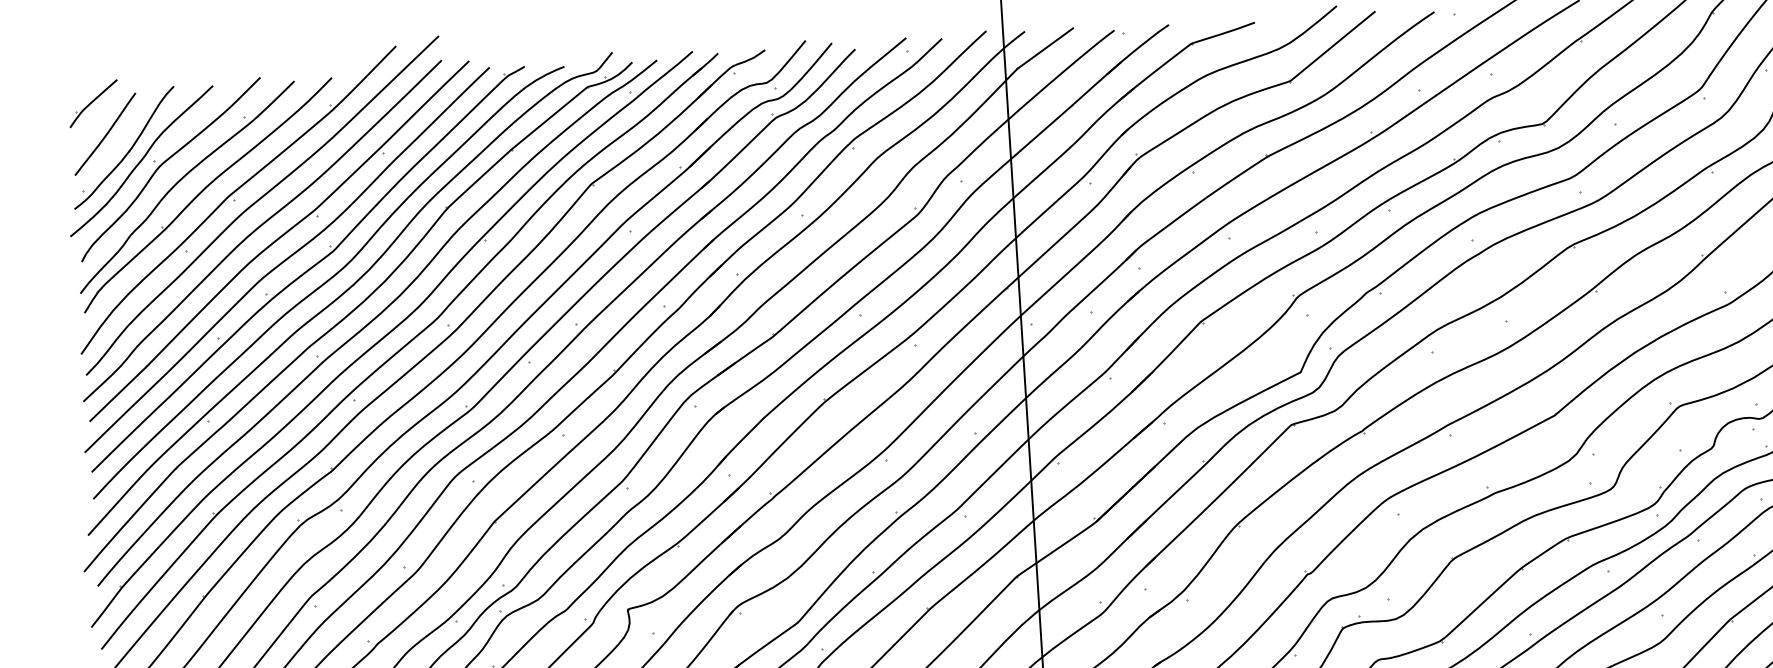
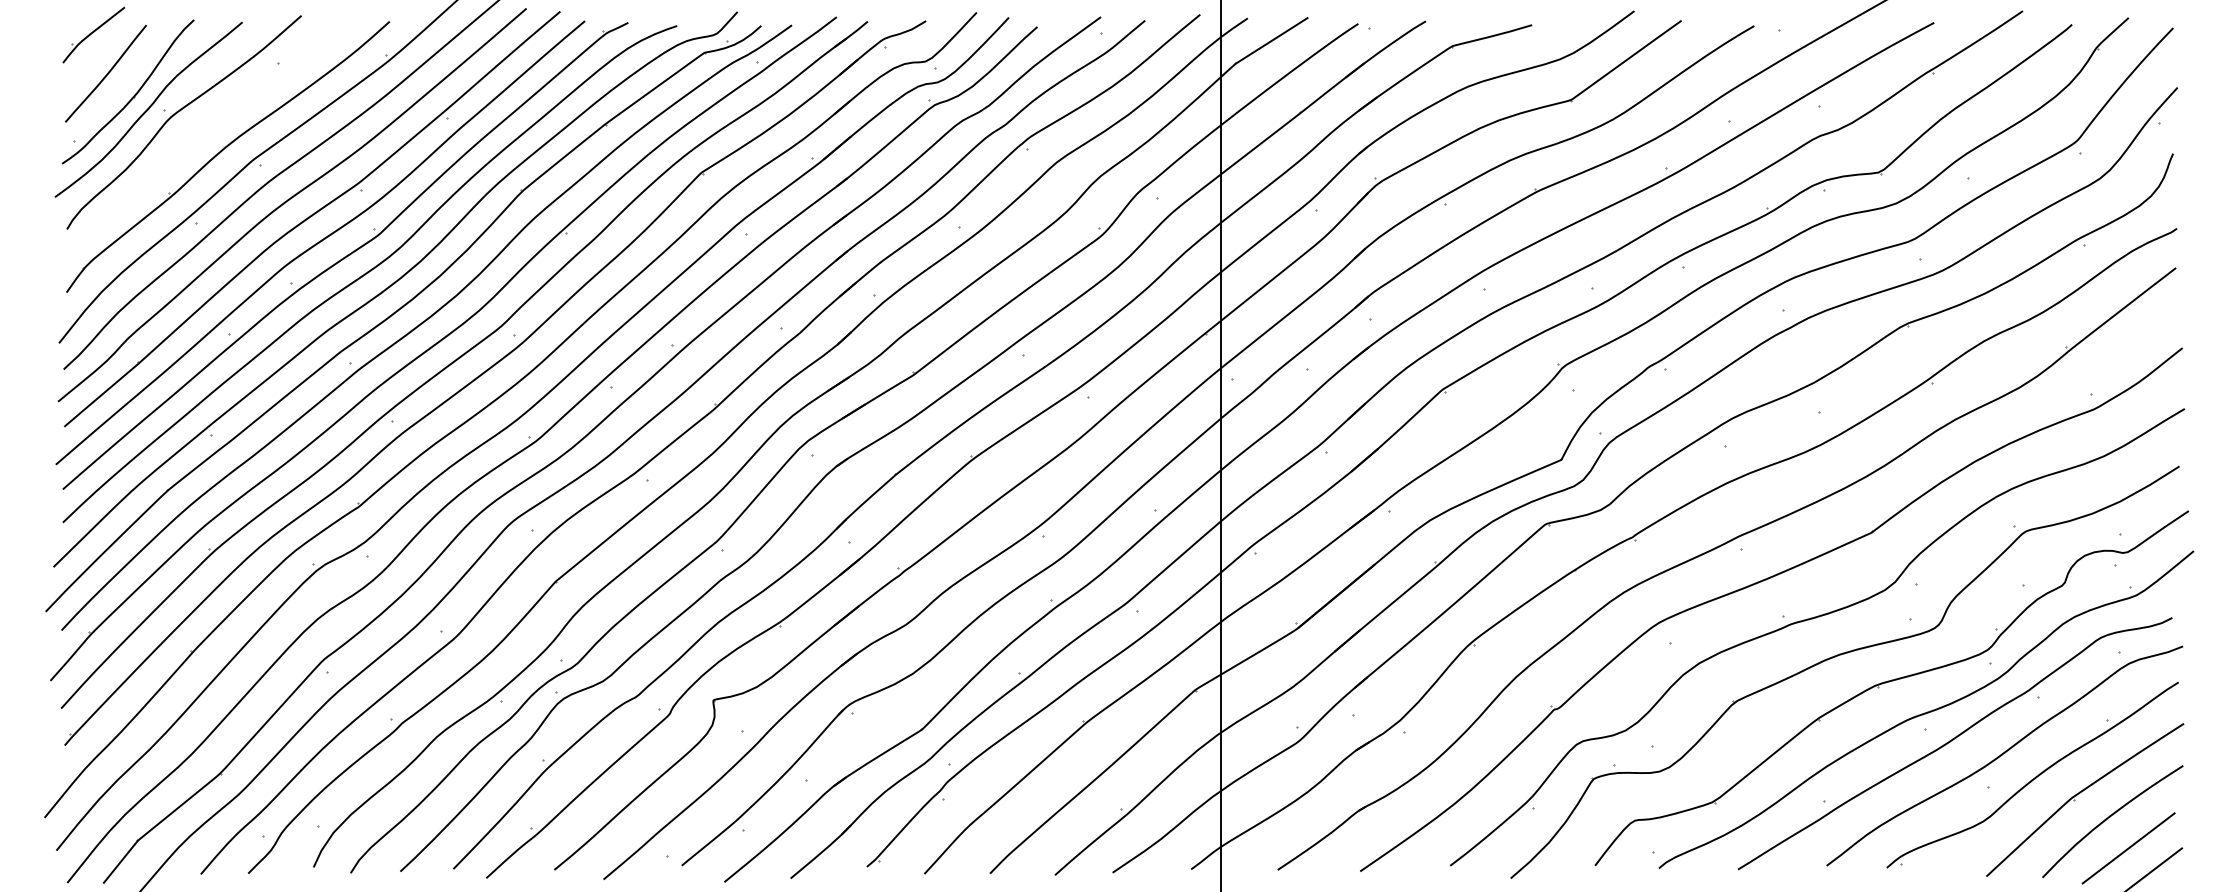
curve: (182, 179) -> (197, 135), removed

